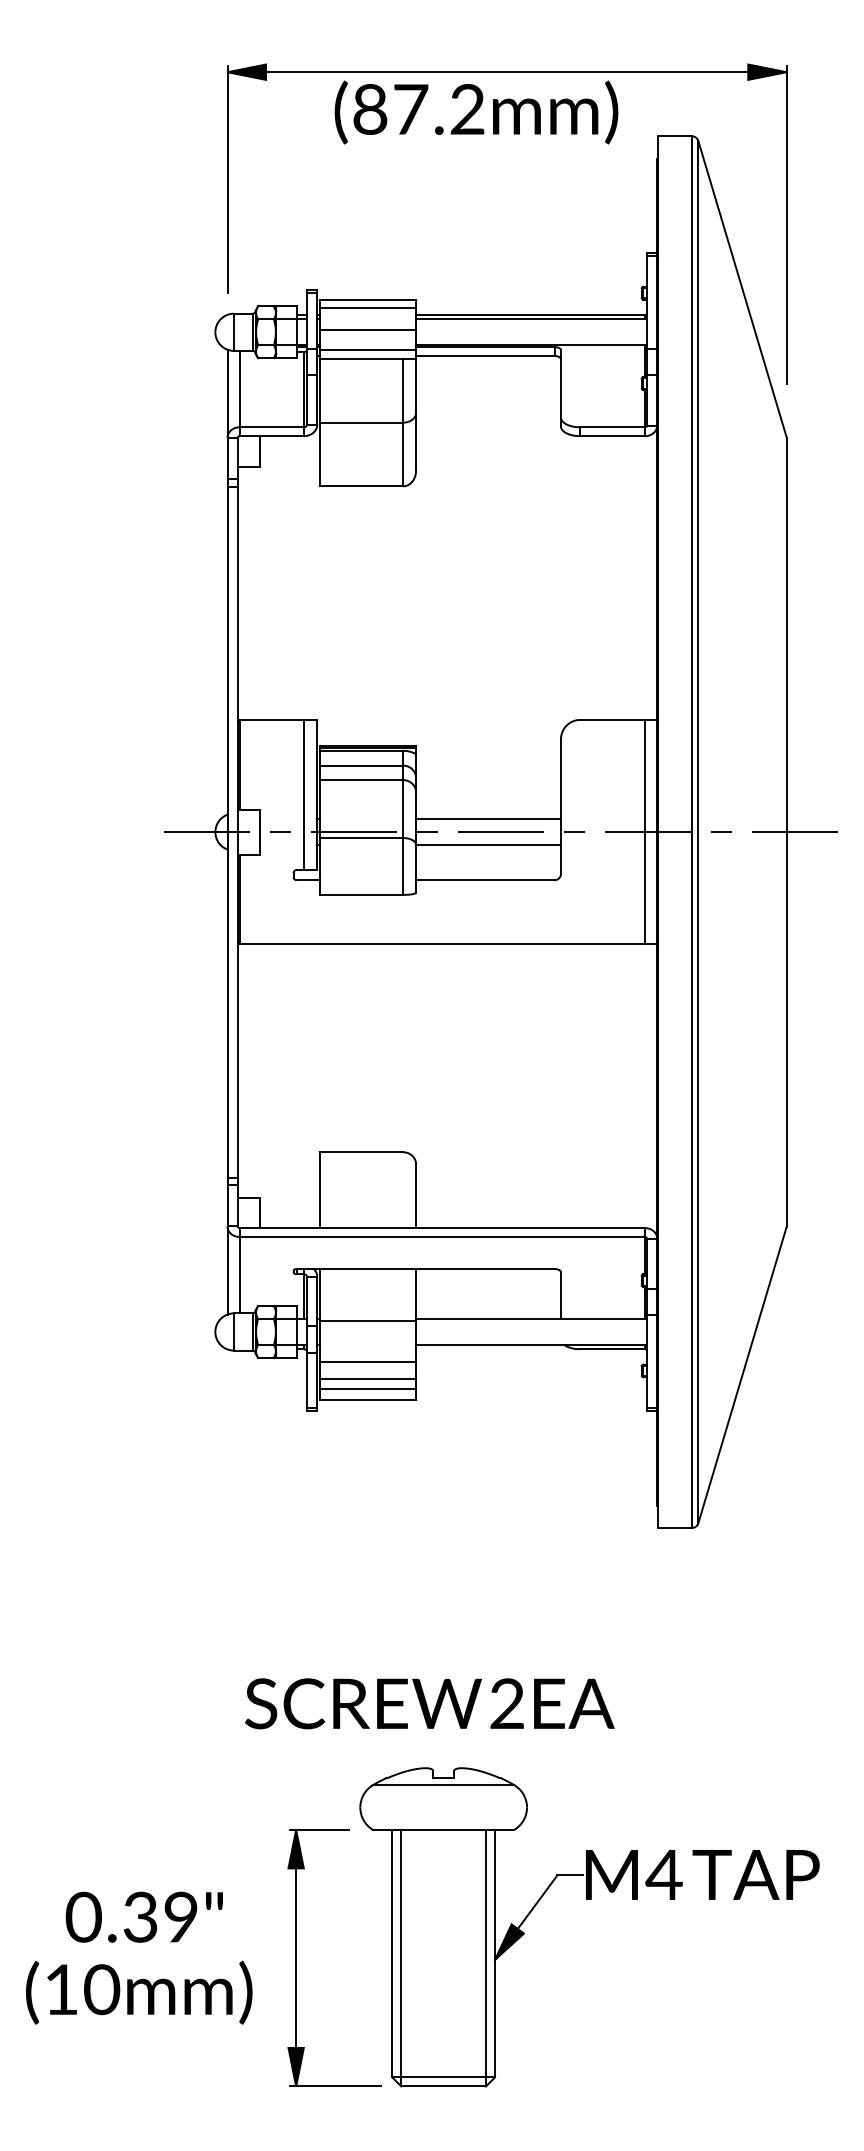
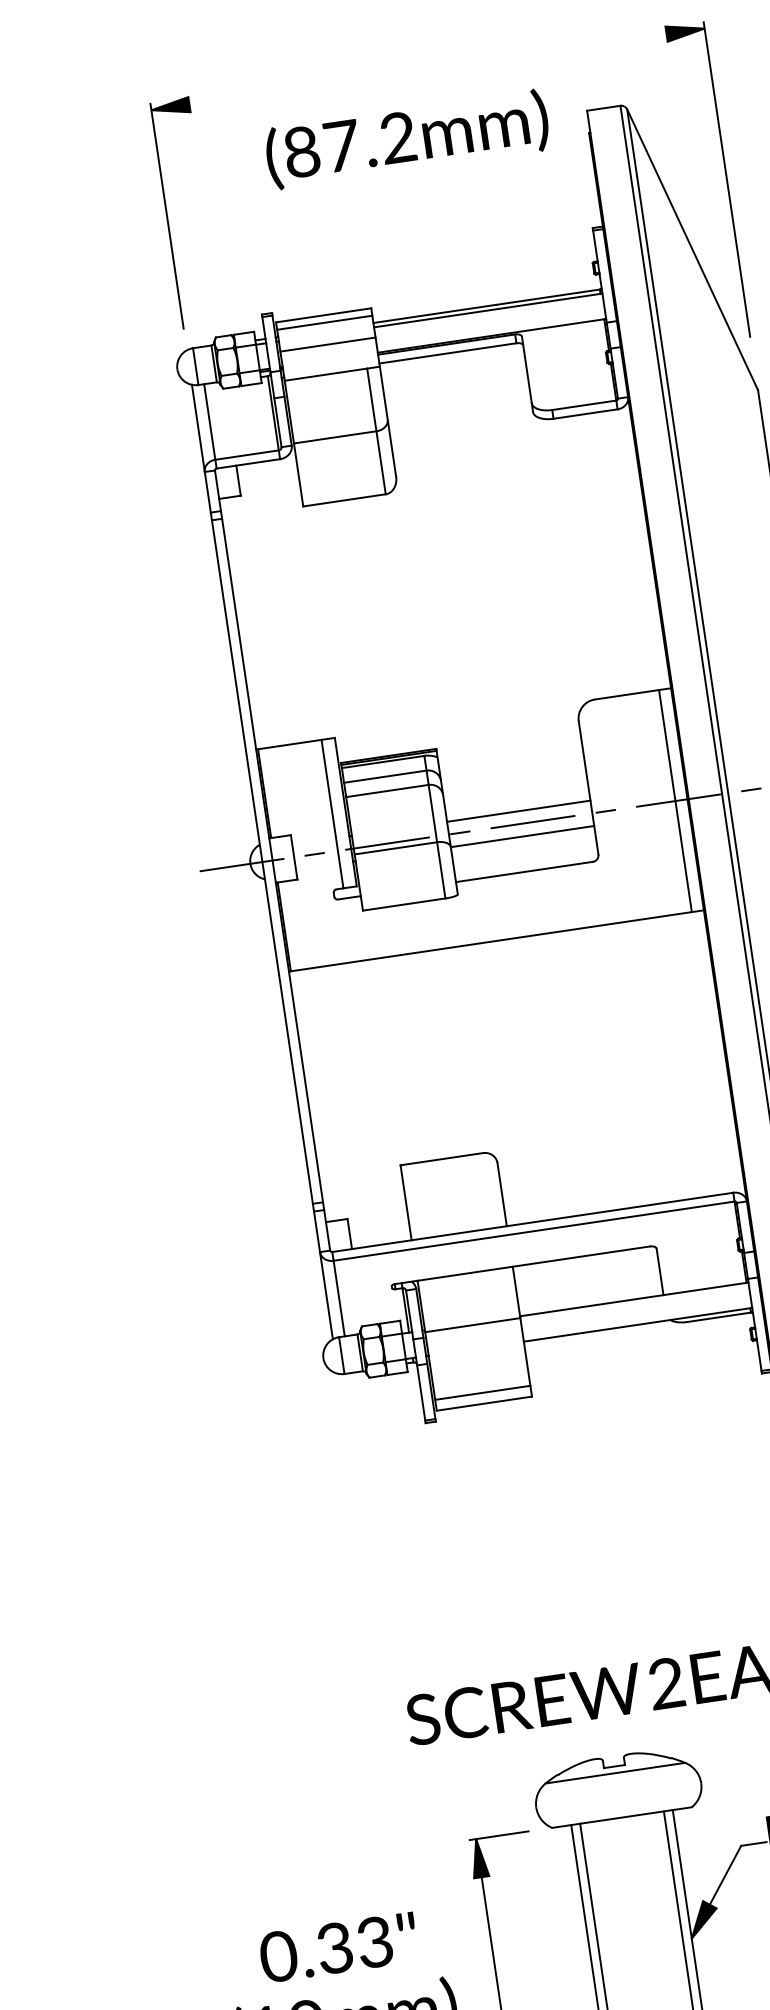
line: (506, 72) -> (427, 69), removed
text: (476, 112) -> (407, 139), moved
line: (367, 350) -> (330, 365), removed
line: (367, 1362) -> (478, 1366), removed
line: (367, 1378) -> (480, 1382), removed
text: (180, 1917) -> (374, 1942), 0.39" -> 0.33"

